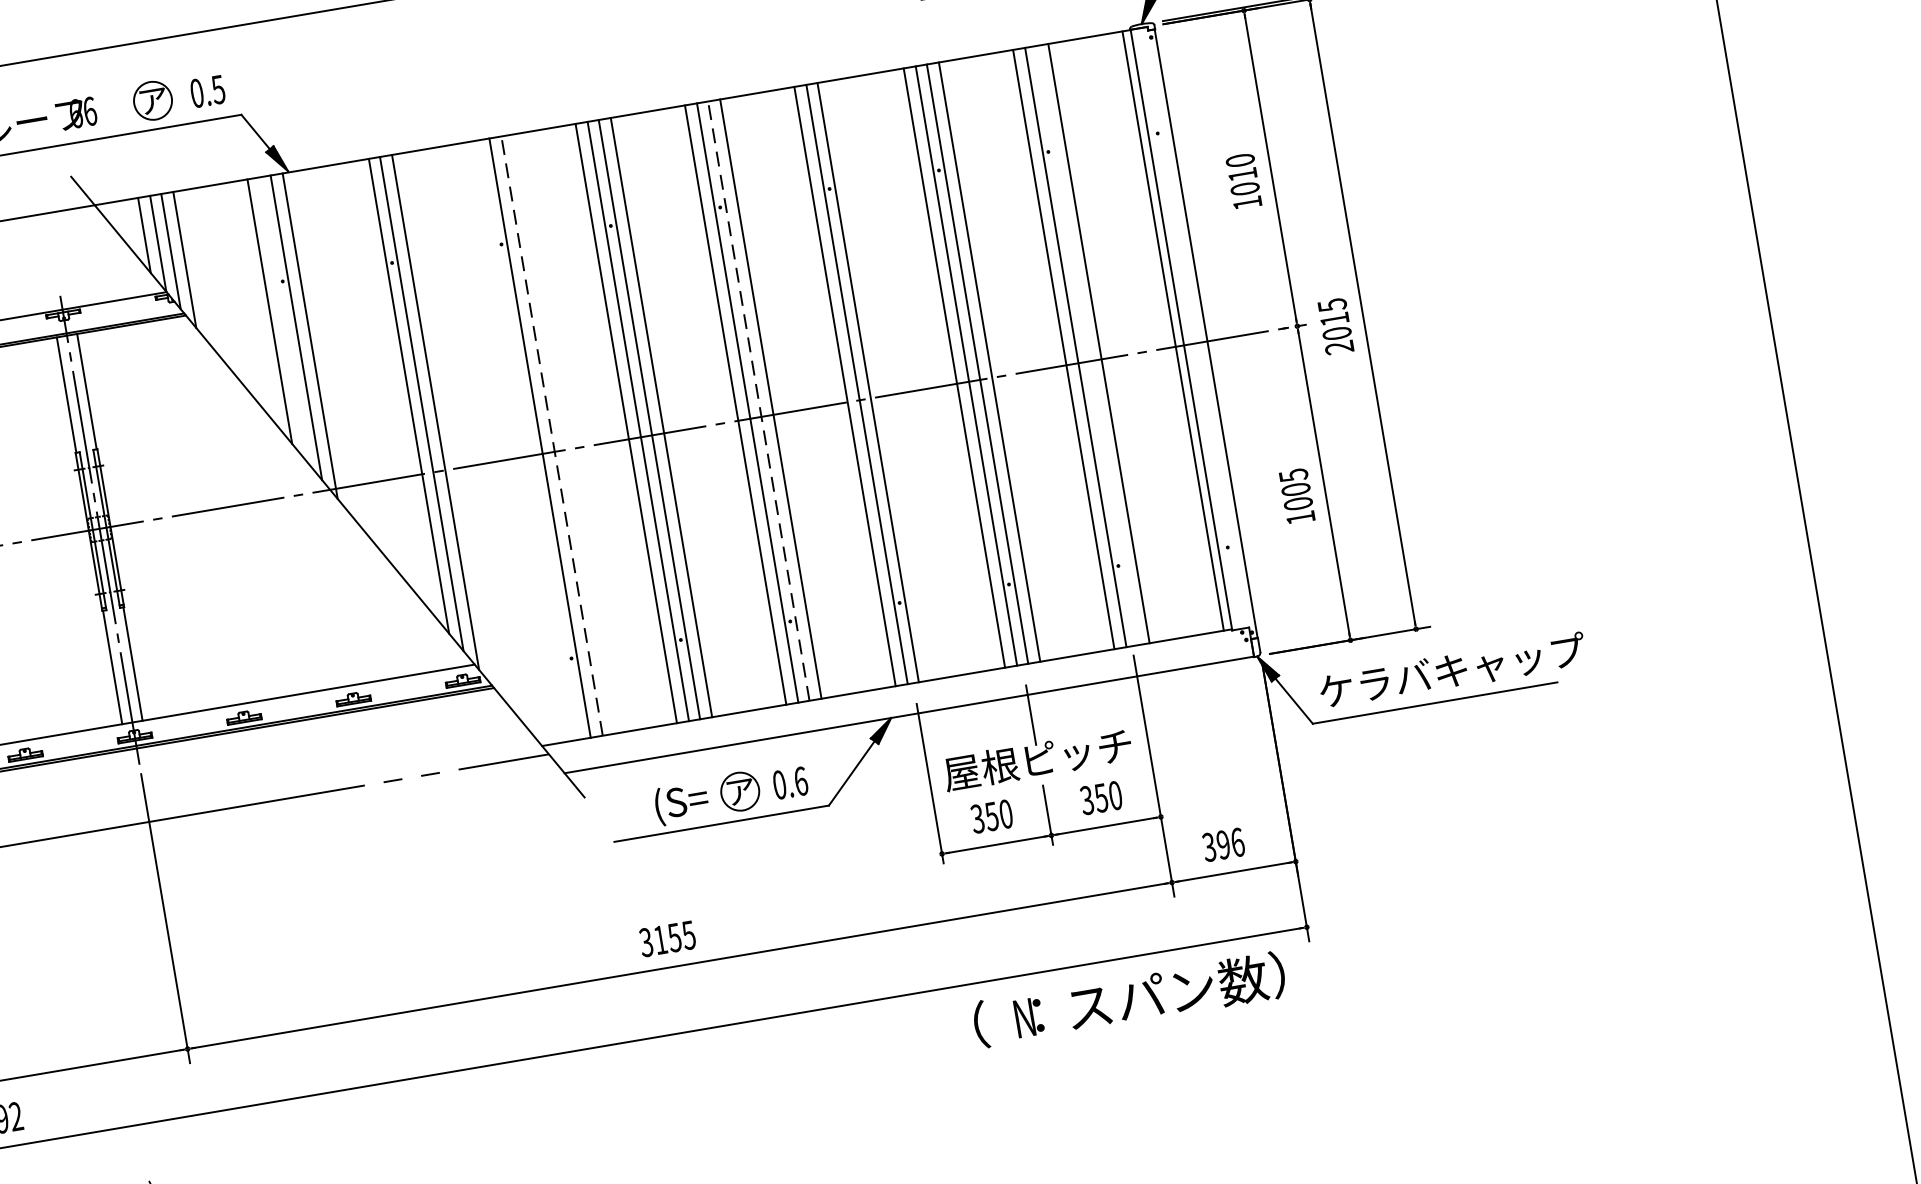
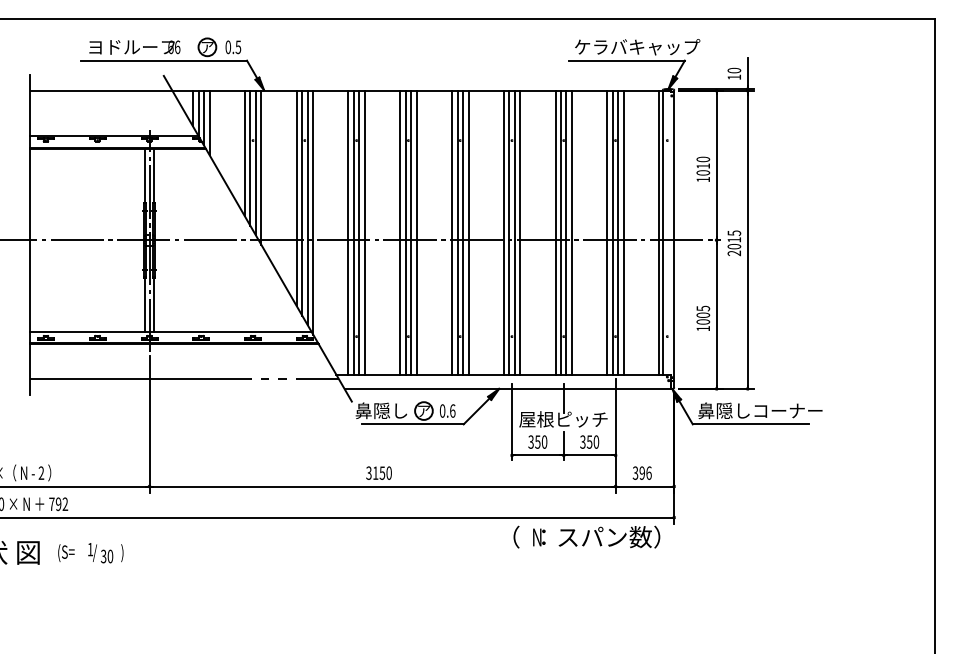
line: (283, 320) -> (250, 158), added
line: (1087, 345) -> (618, 232), added
line: (880, 380) -> (520, 232), added
line: (394, 386) -> (296, 197), added
line: (757, 400) -> (462, 232), dashed -> solid
line: (553, 435) -> (365, 232), dashed -> solid
line: (529, 439) -> (354, 232), added
line: (517, 441) -> (348, 232), added
text: (1450, 670) -> (760, 410), ケラバキャップ -> 鼻隠しコーナー
text: (650, 807) -> (381, 411), (S= -> 鼻隠し
text: (687, 934) -> (388, 472), 3155 -> 3150

